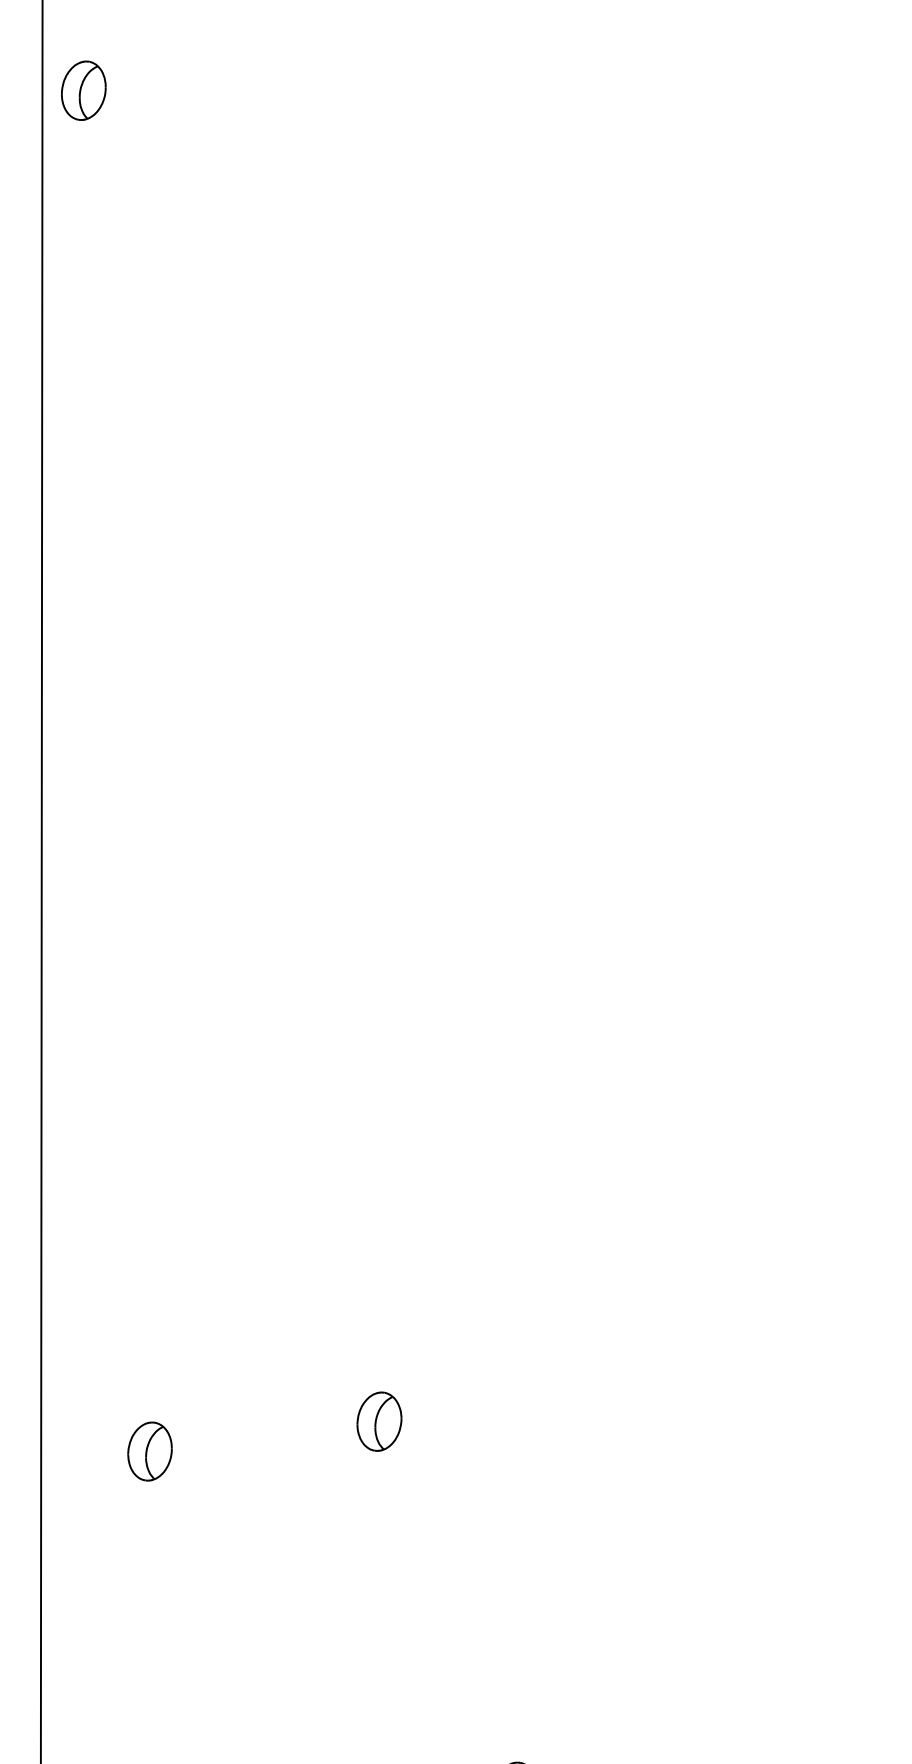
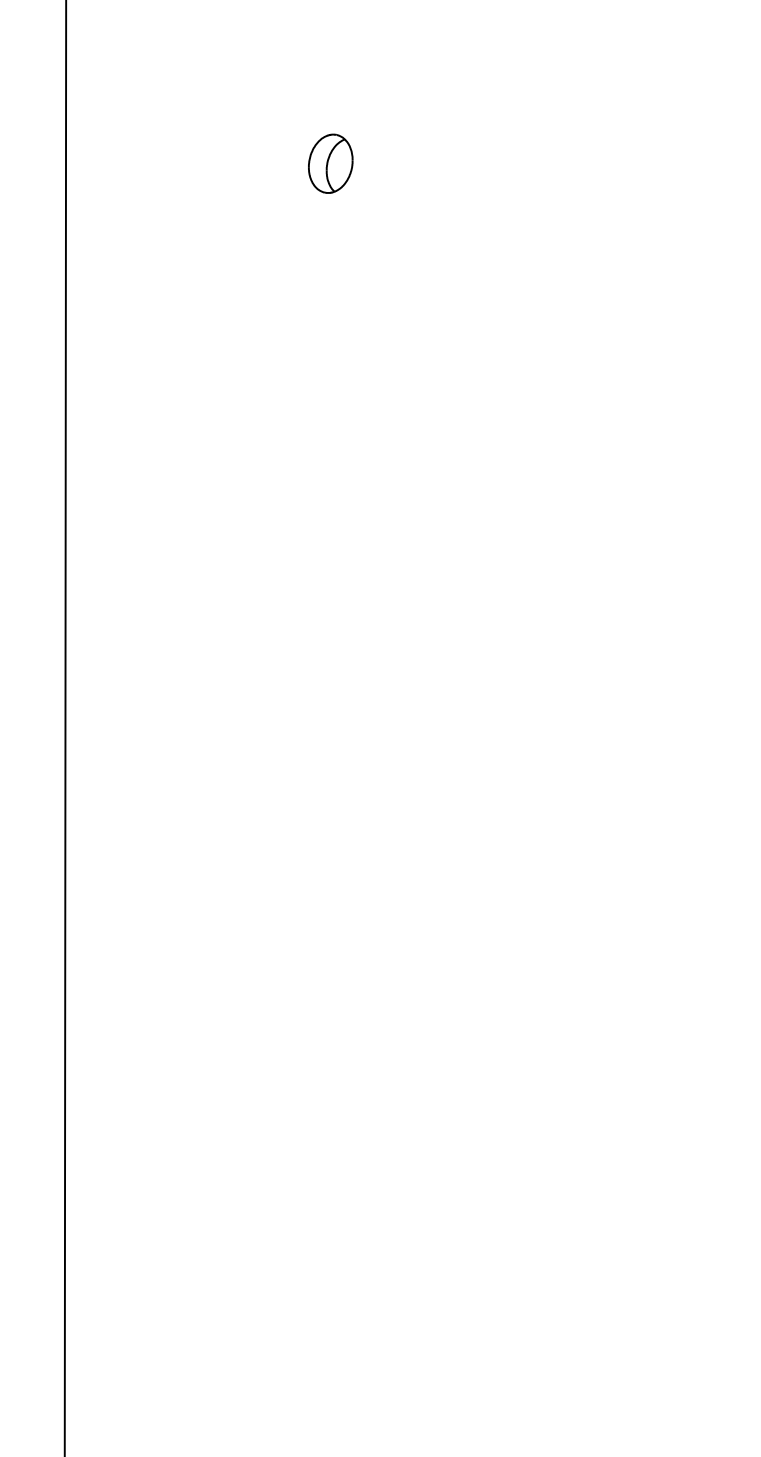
part: (83, 90) -> (330, 163), moved

